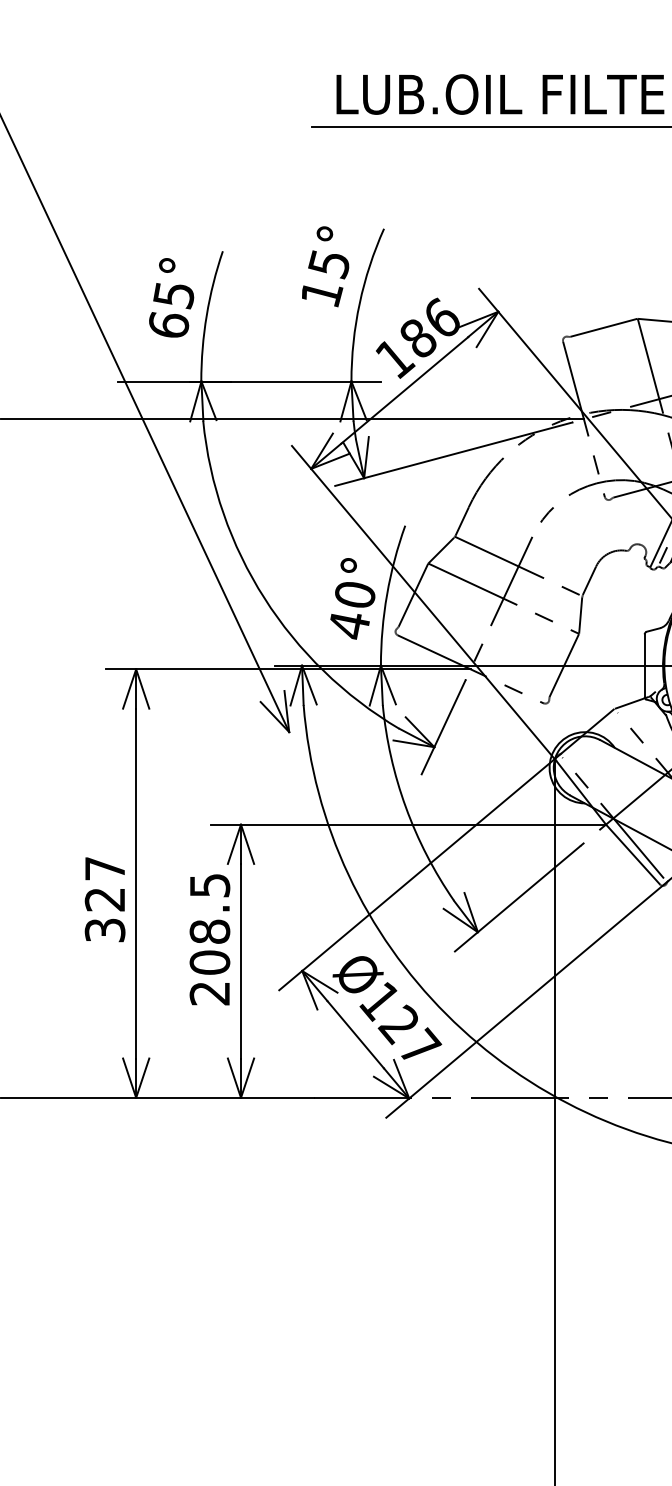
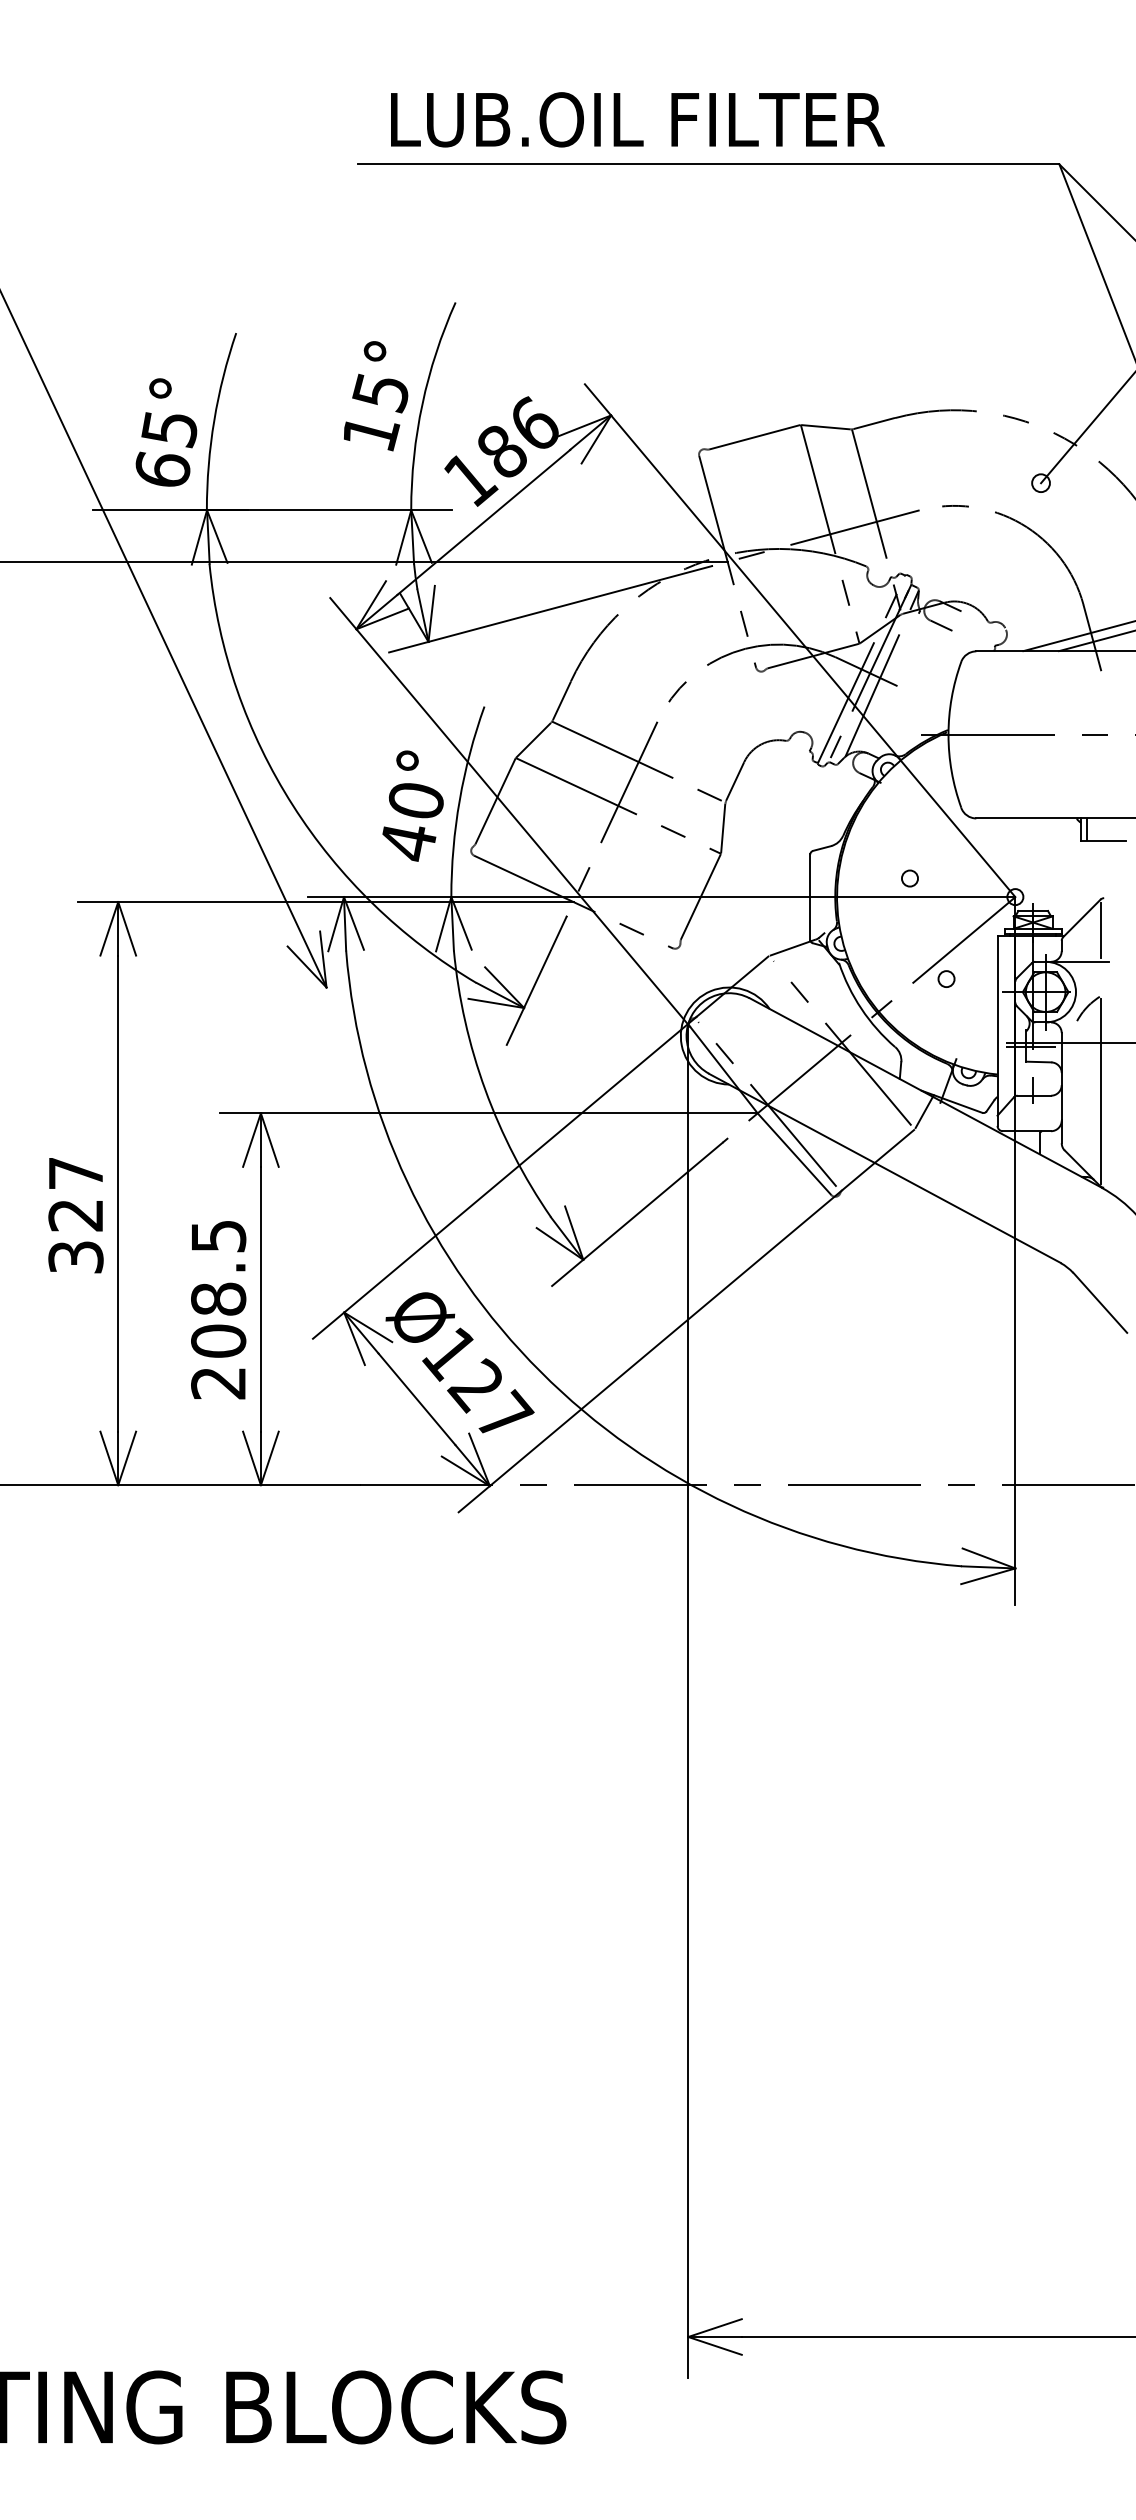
text: (325, 267) -> (376, 396), moved
text: (171, 297) -> (166, 432), moved
text: (209, 940) -> (218, 1310), moved

